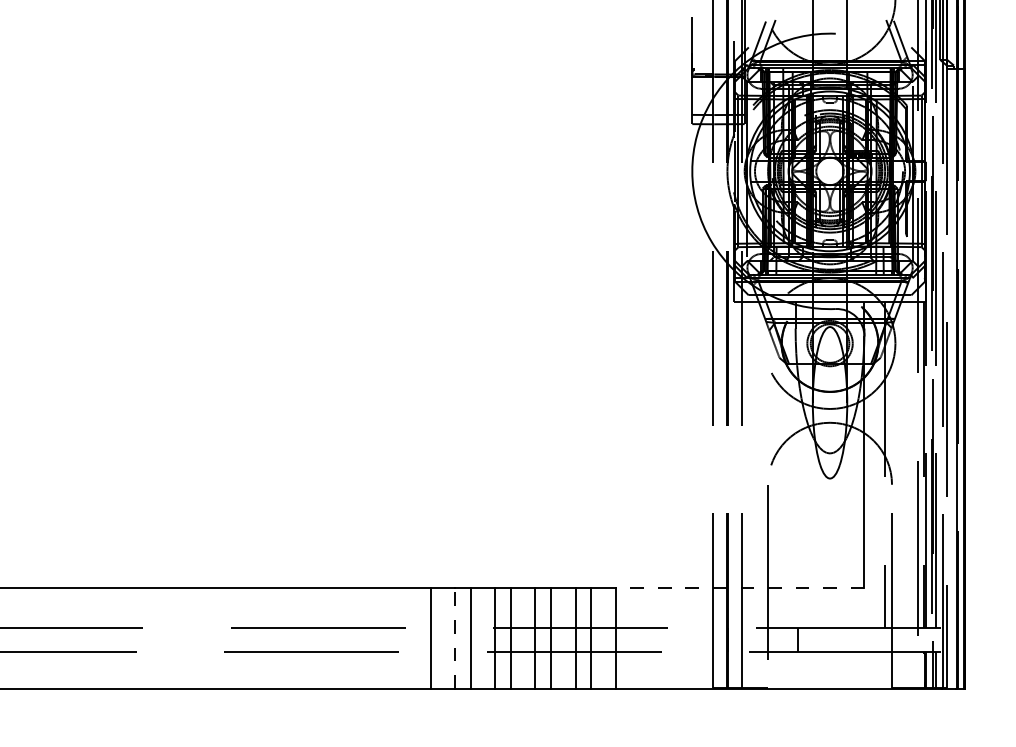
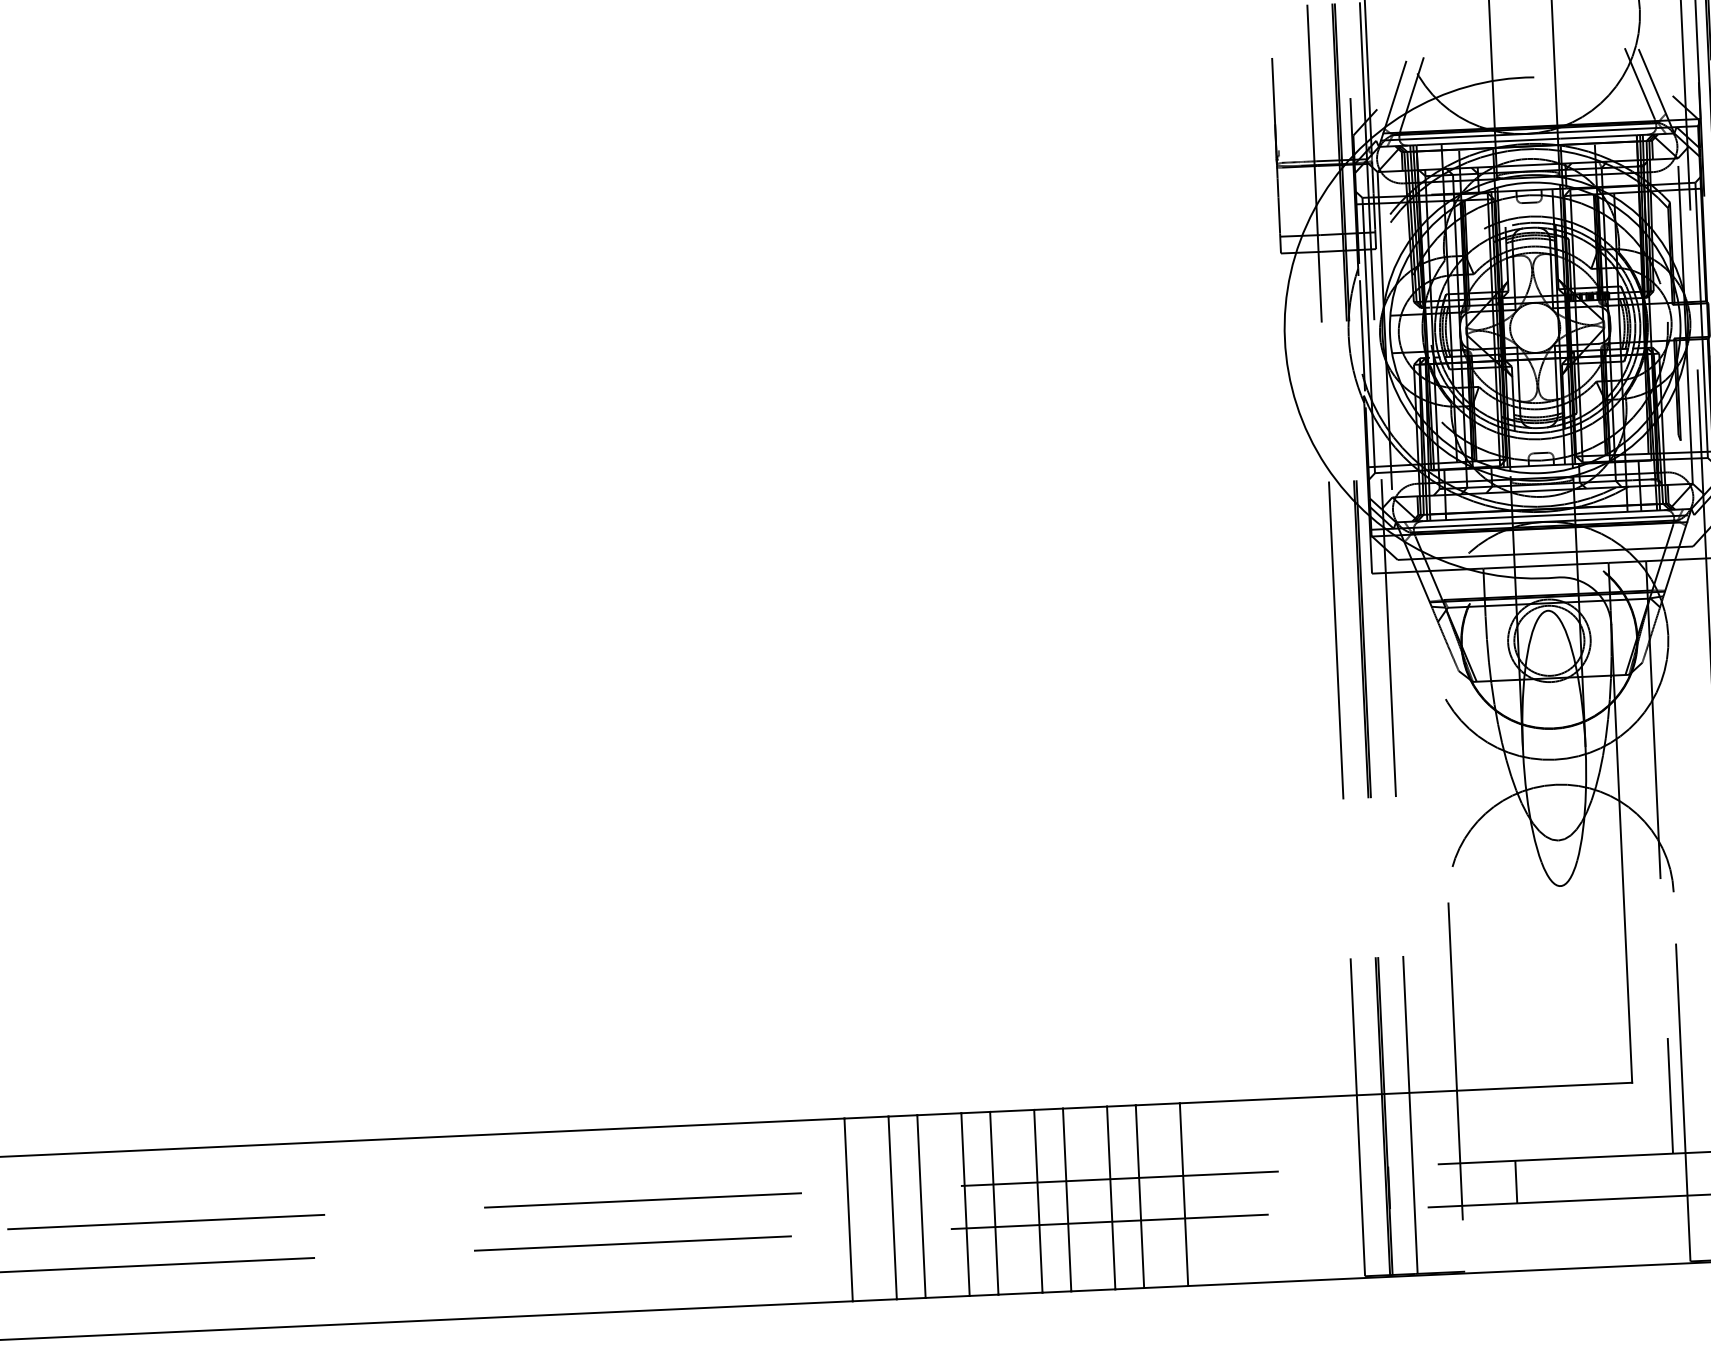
line: (739, 588) -> (1405, 1093), dashed -> solid
line: (455, 638) -> (893, 1207), dashed -> solid

